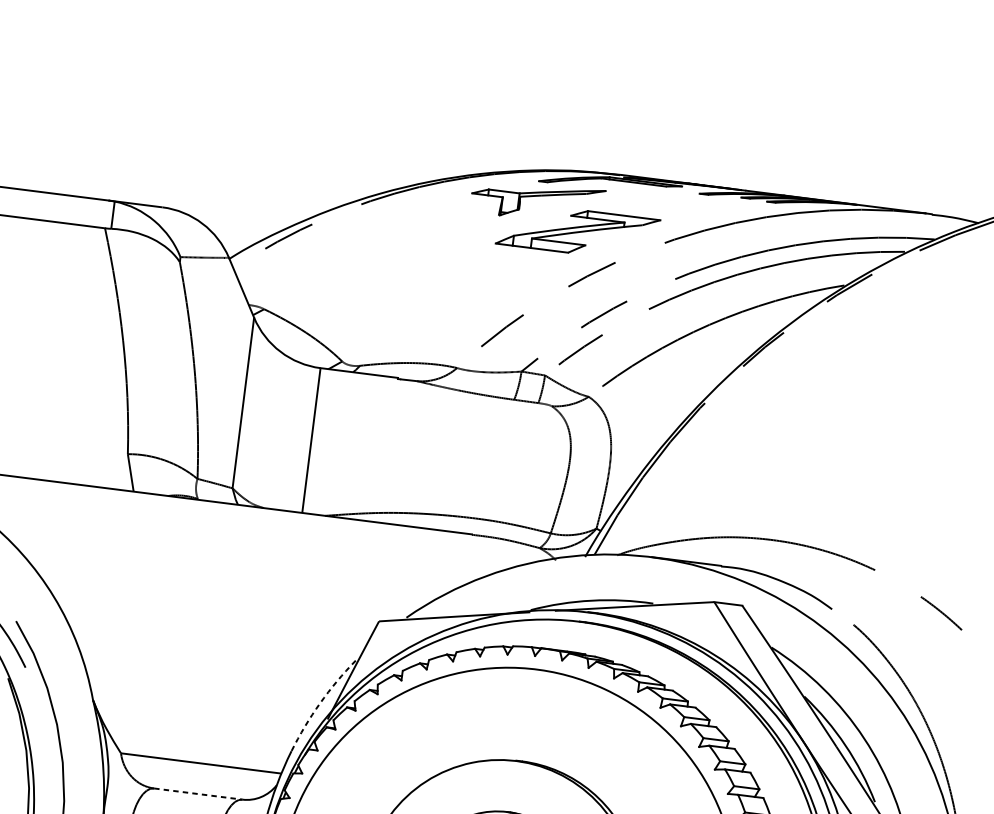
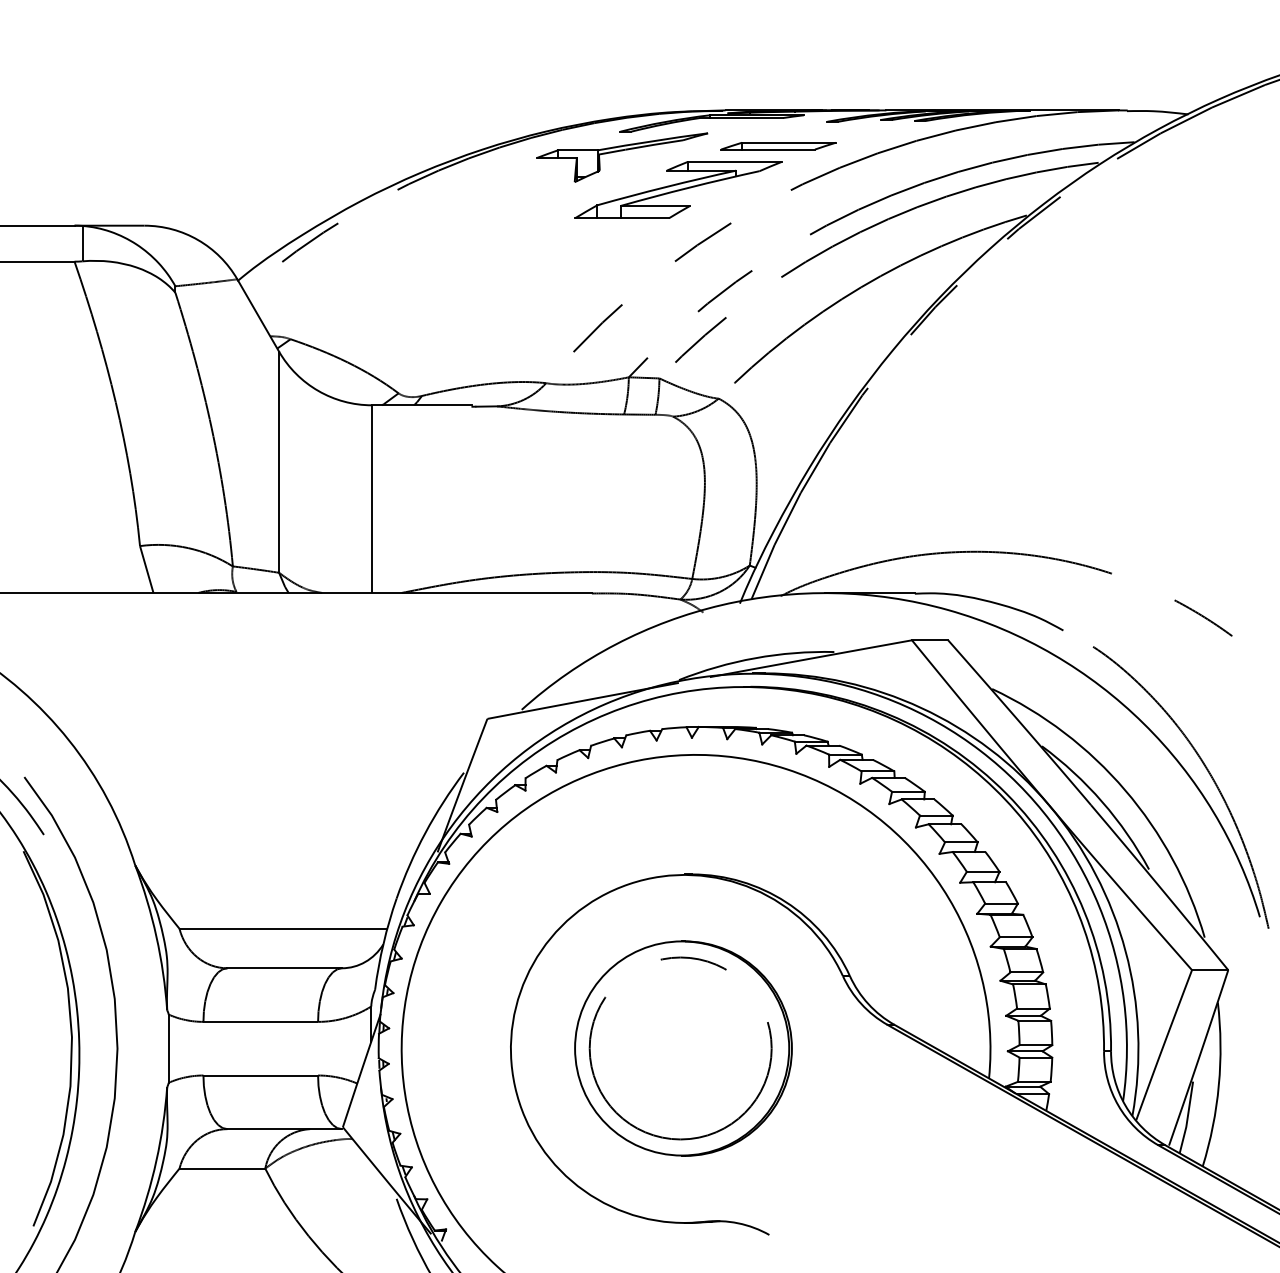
part: (659, 208) -> (778, 146), added
arc: (320, 703) -> (425, 832), dashed -> solid
line: (198, 794) -> (285, 968), dashed -> solid

